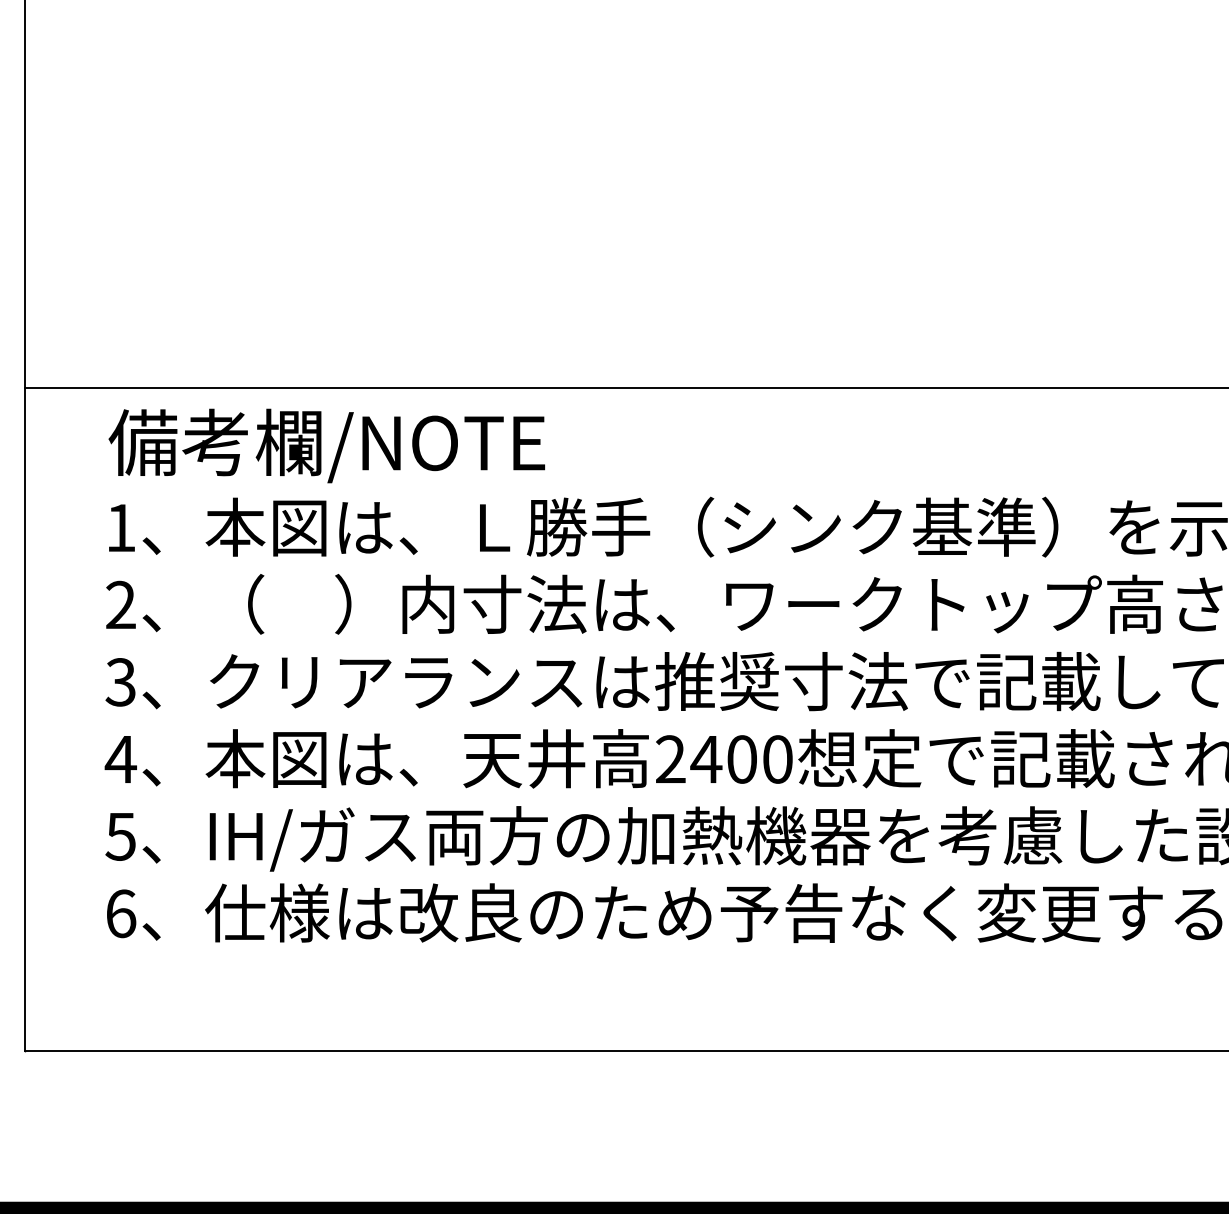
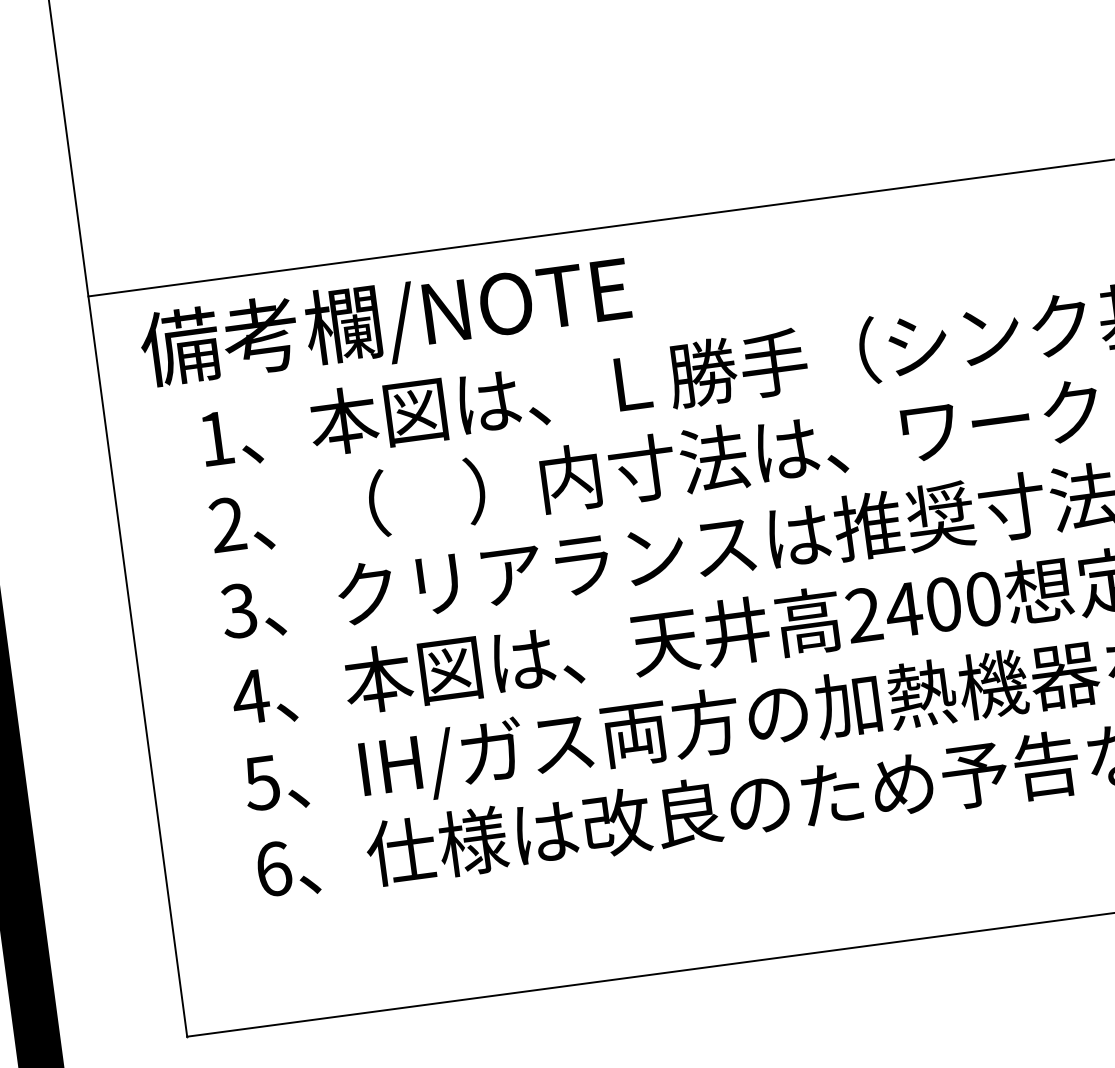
text: (326, 445) -> (385, 322), moved

